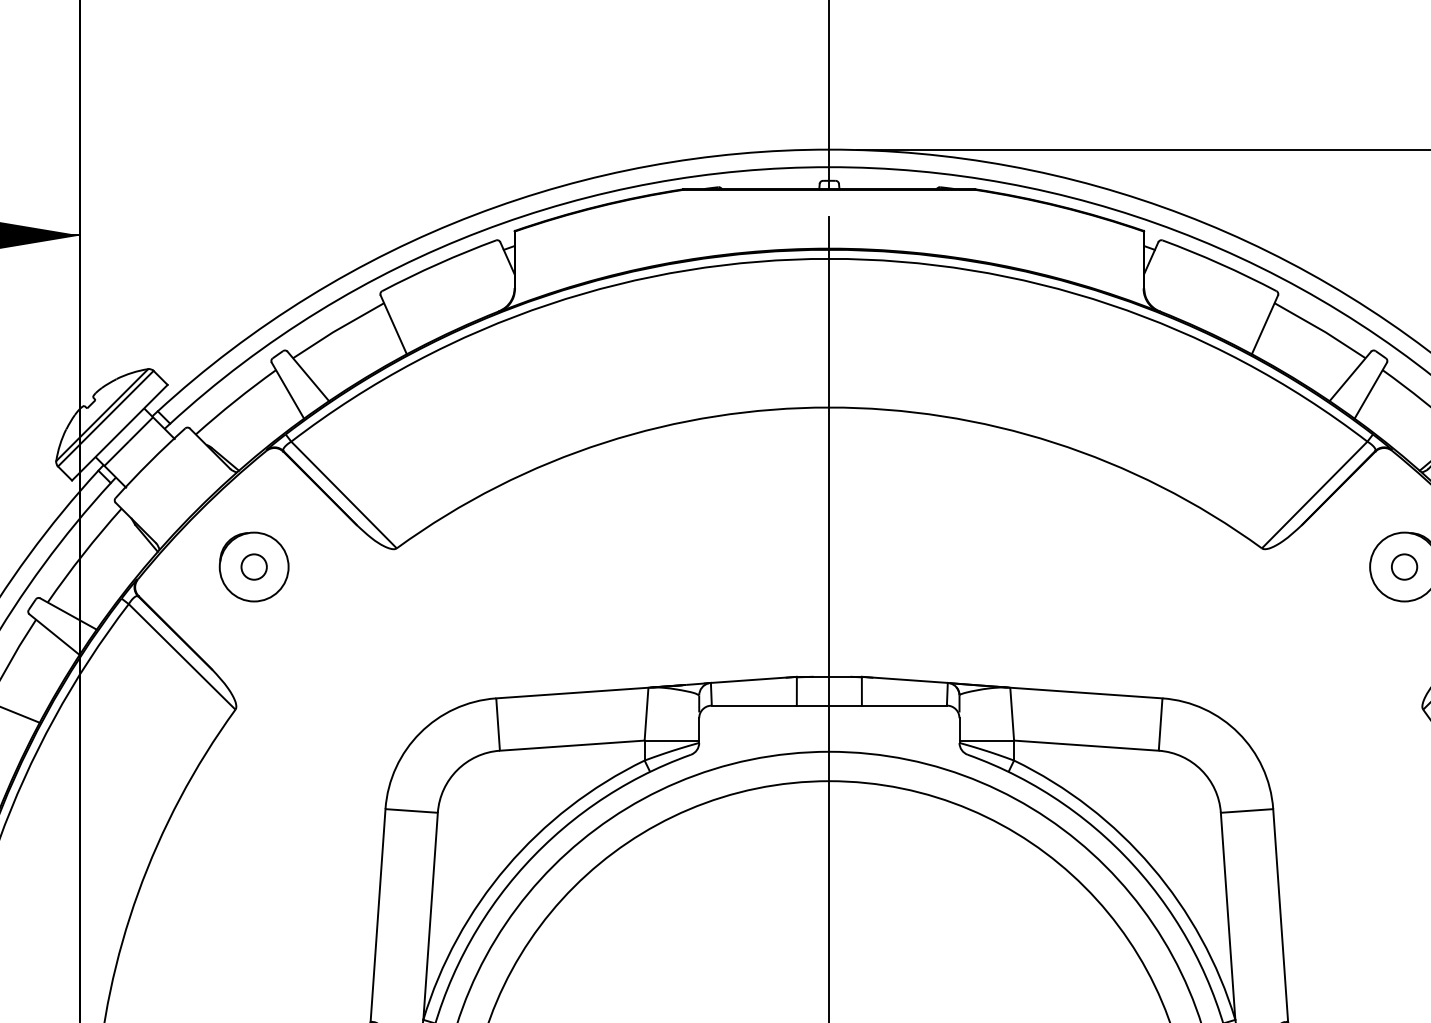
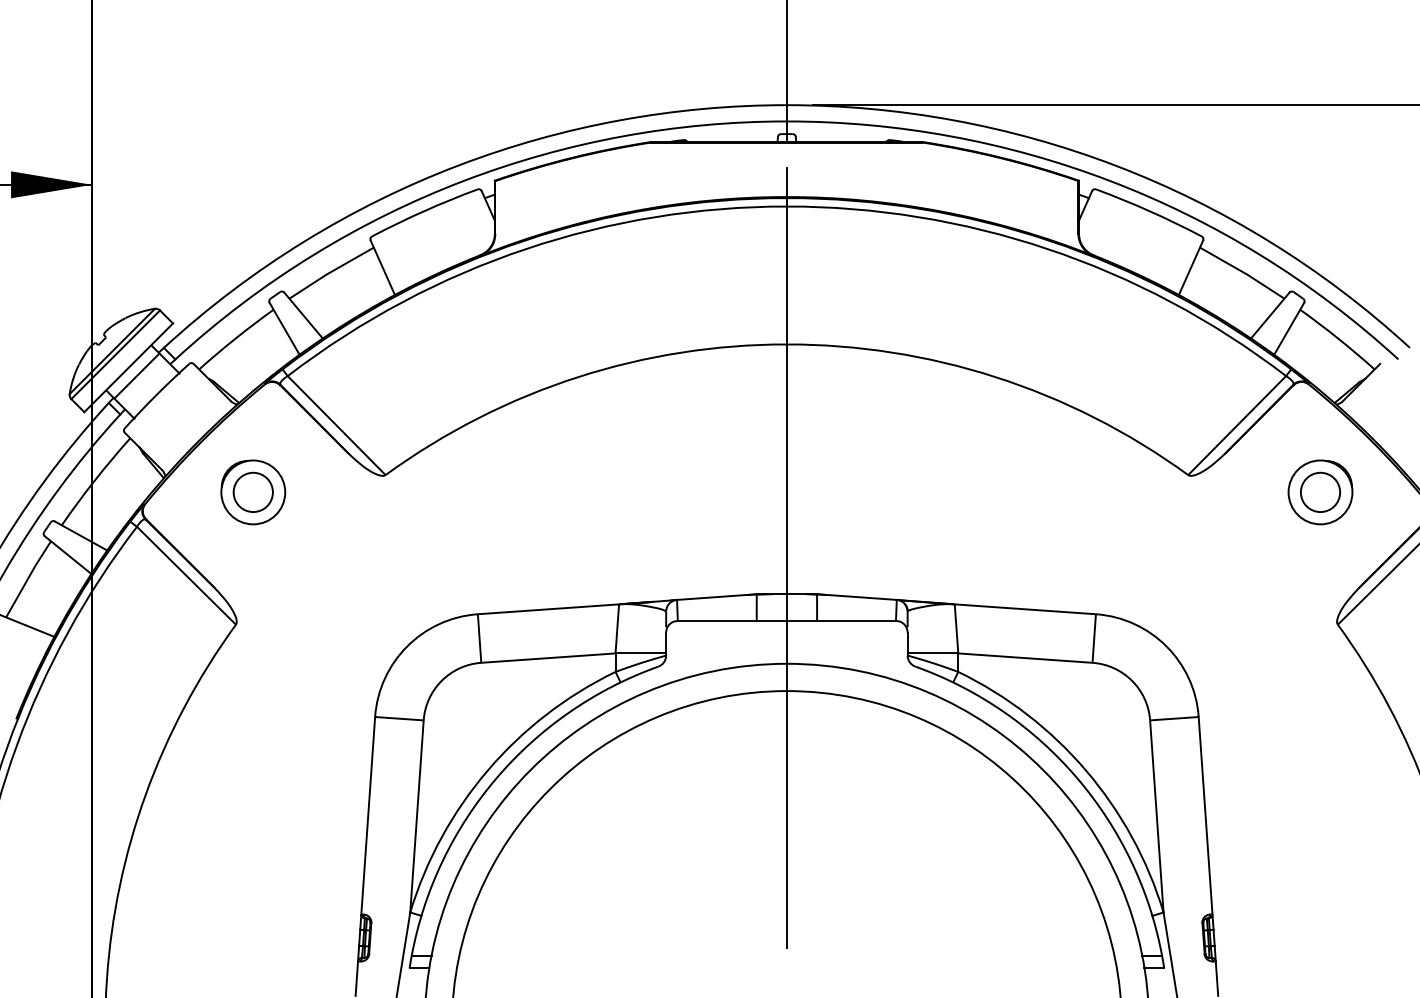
circle: (253, 567) -> (252, 492), size x1.67
circle: (1404, 567) -> (1320, 492), size x1.67

